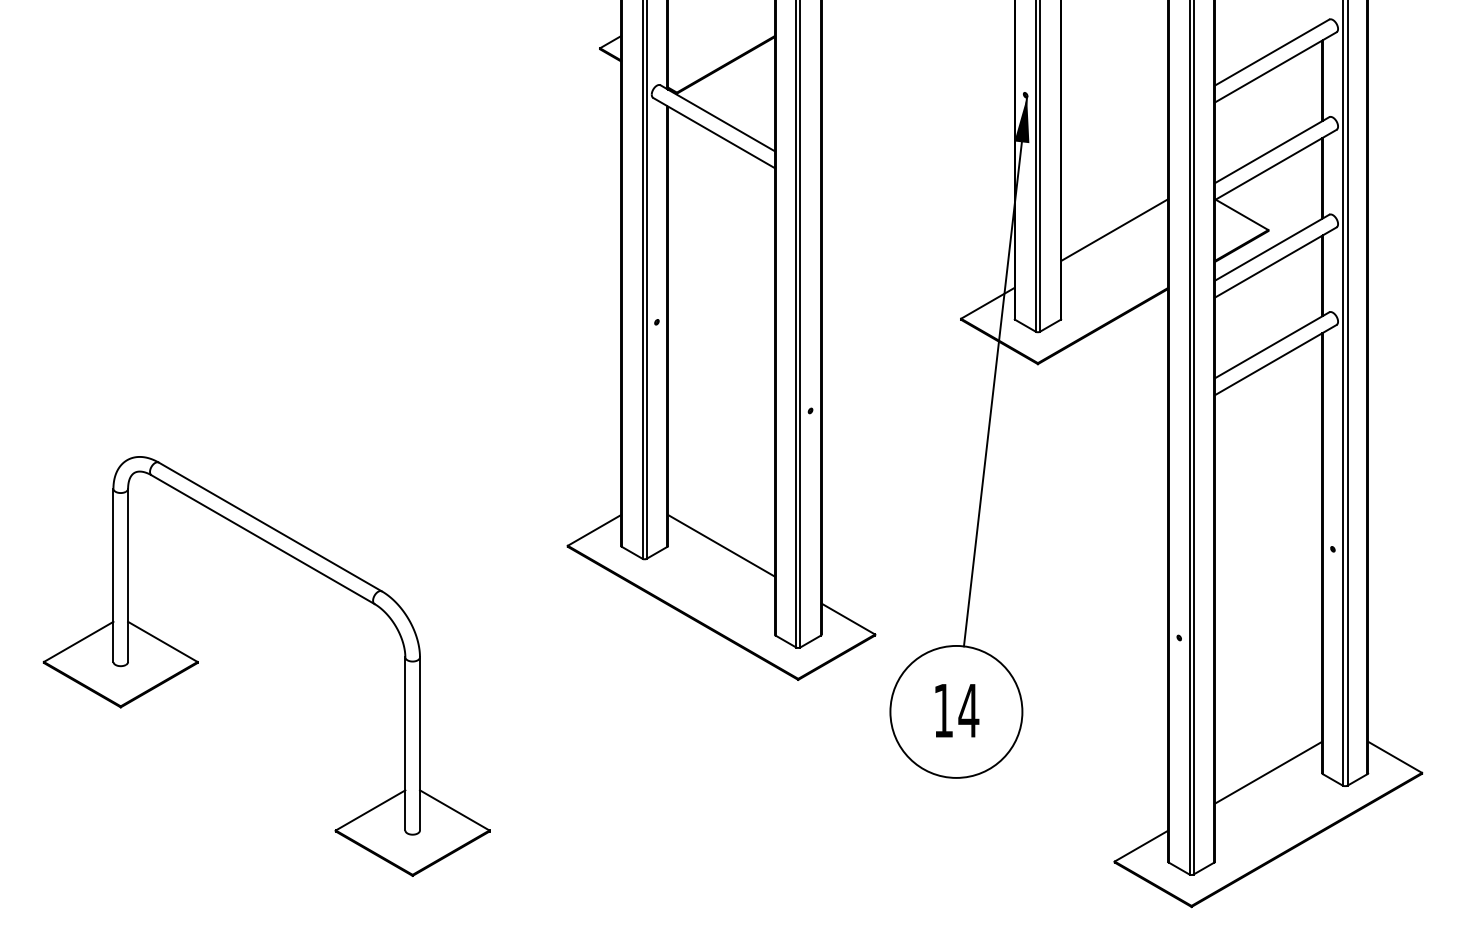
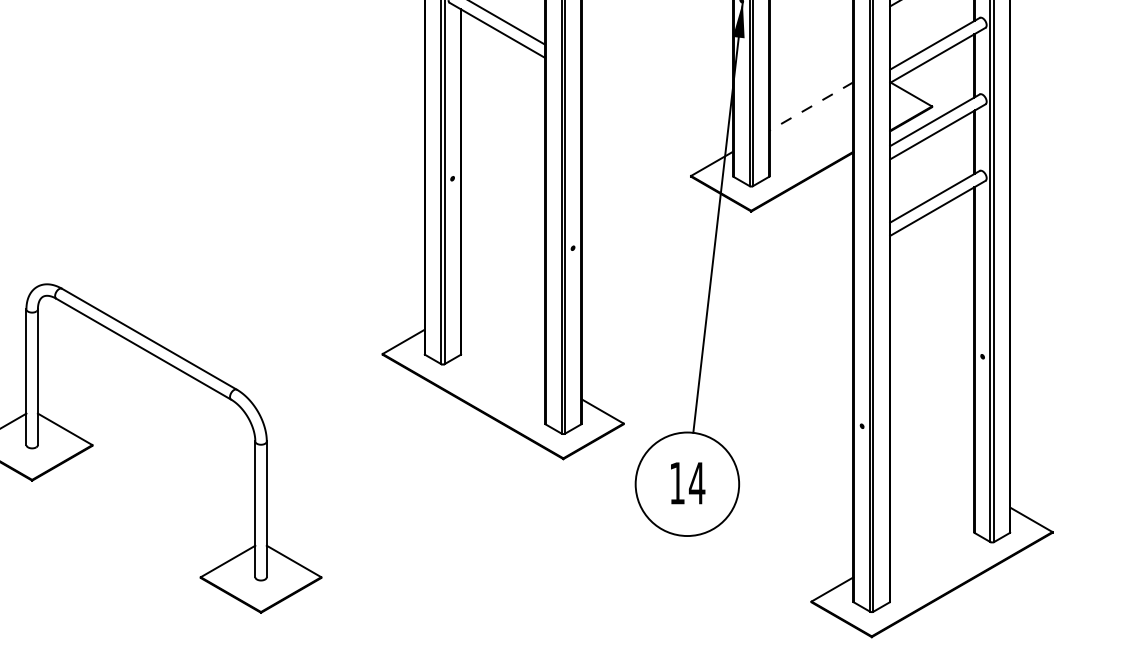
line: (1114, 230) -> (811, 106), solid -> dashed
line: (721, 545) -> (503, 353), removed
line: (1268, 772) -> (932, 531), removed

